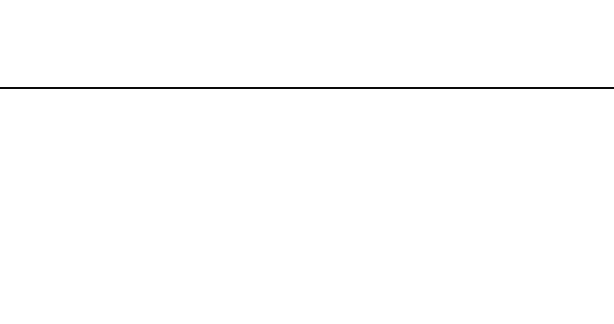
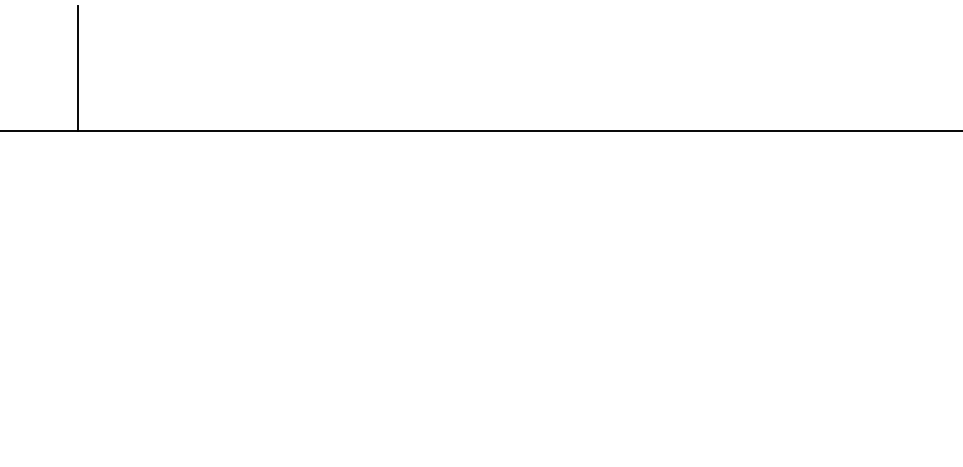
line: (142, 55) -> (78, 68), added

